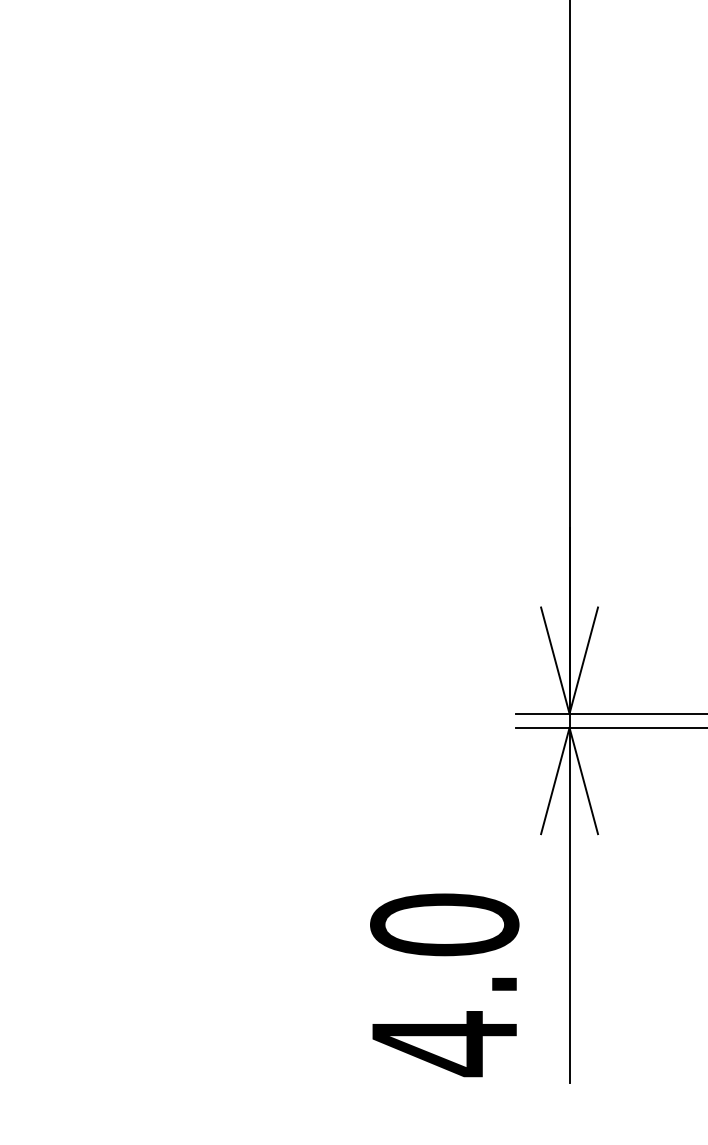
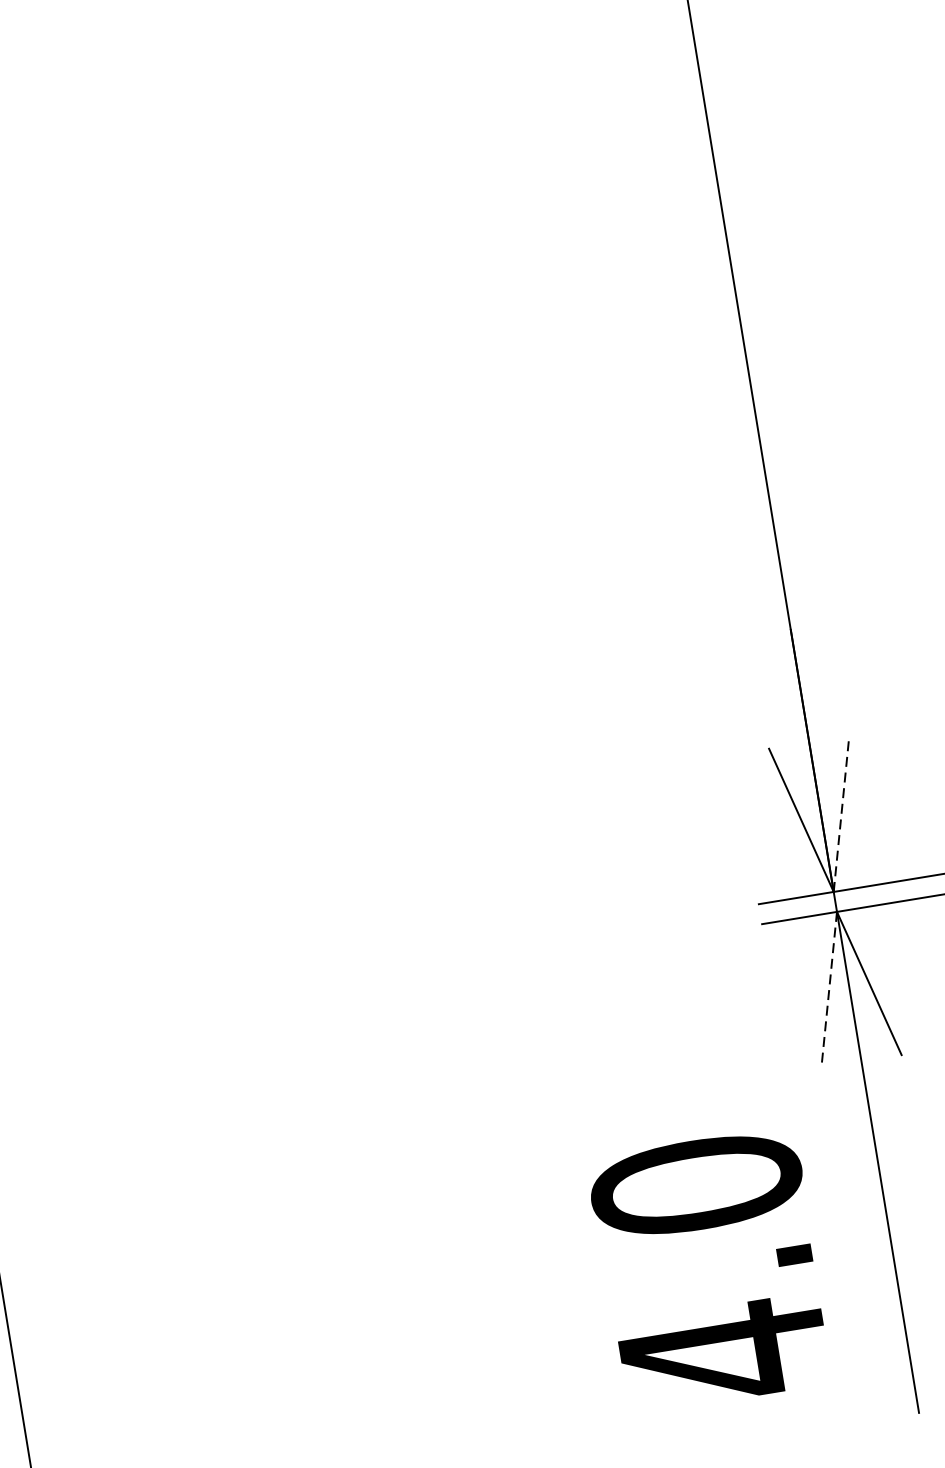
line: (583, 660) -> (841, 813), solid -> dashed
line: (555, 781) -> (829, 990), solid -> dashed
text: (444, 985) -> (710, 1270), moved

